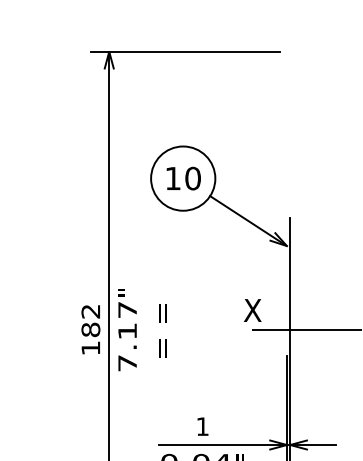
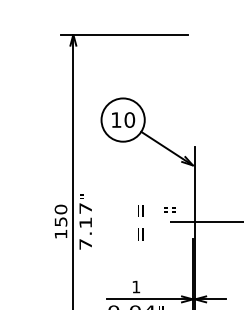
text: (252, 309) -> (169, 208), X -> = =
text: (90, 320) -> (60, 215), 182 -> 150
text: (162, 330) -> (140, 222), moved

